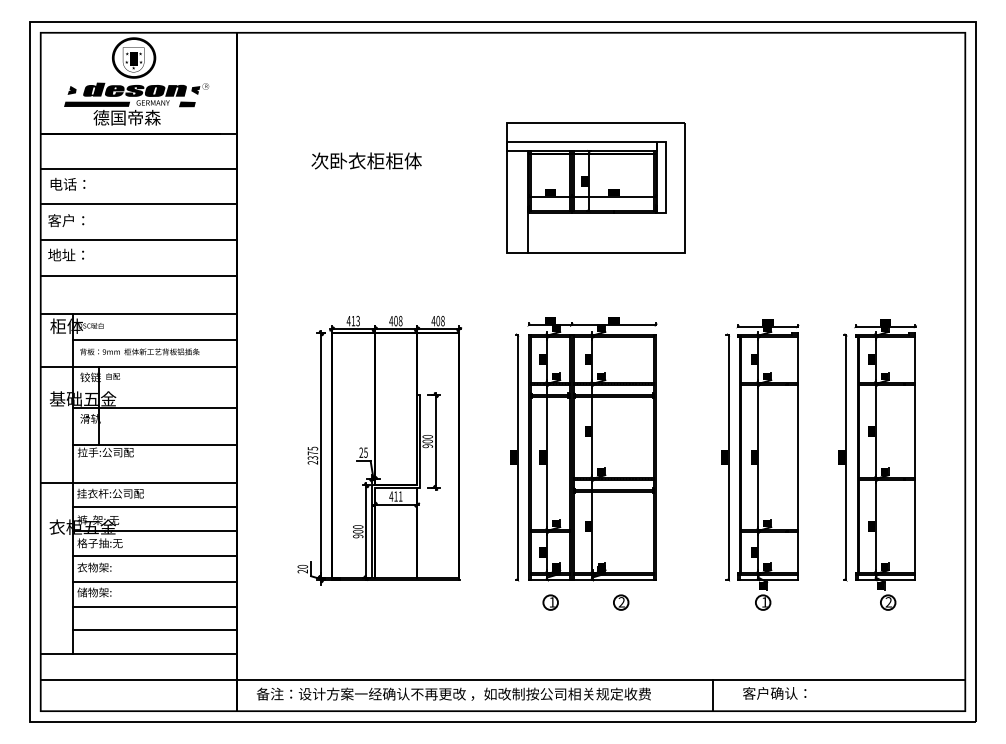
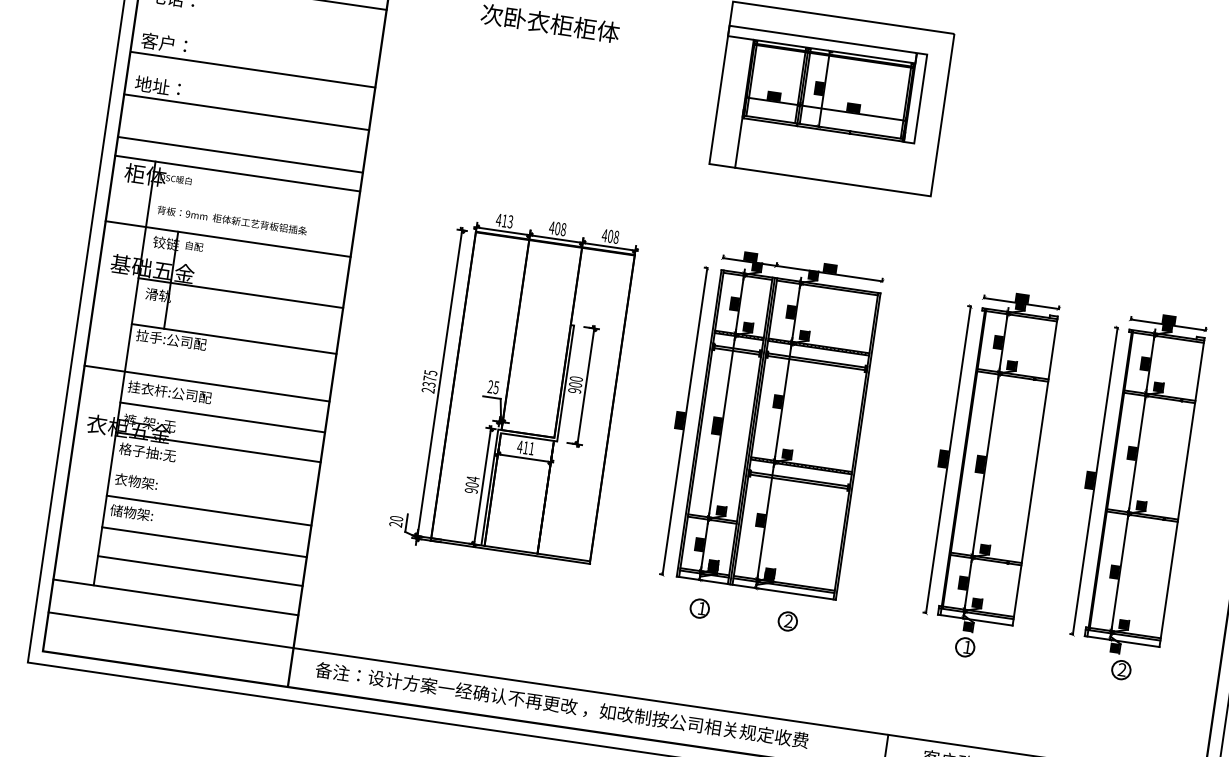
line: (138, 204) -> (252, 69), moved
line: (138, 240) -> (246, 112), moved
line: (138, 276) -> (240, 154), moved
line: (154, 339) -> (252, 207), removed
text: (358, 527) -> (473, 479), 900 -> 904
line: (154, 556) -> (213, 478), removed

